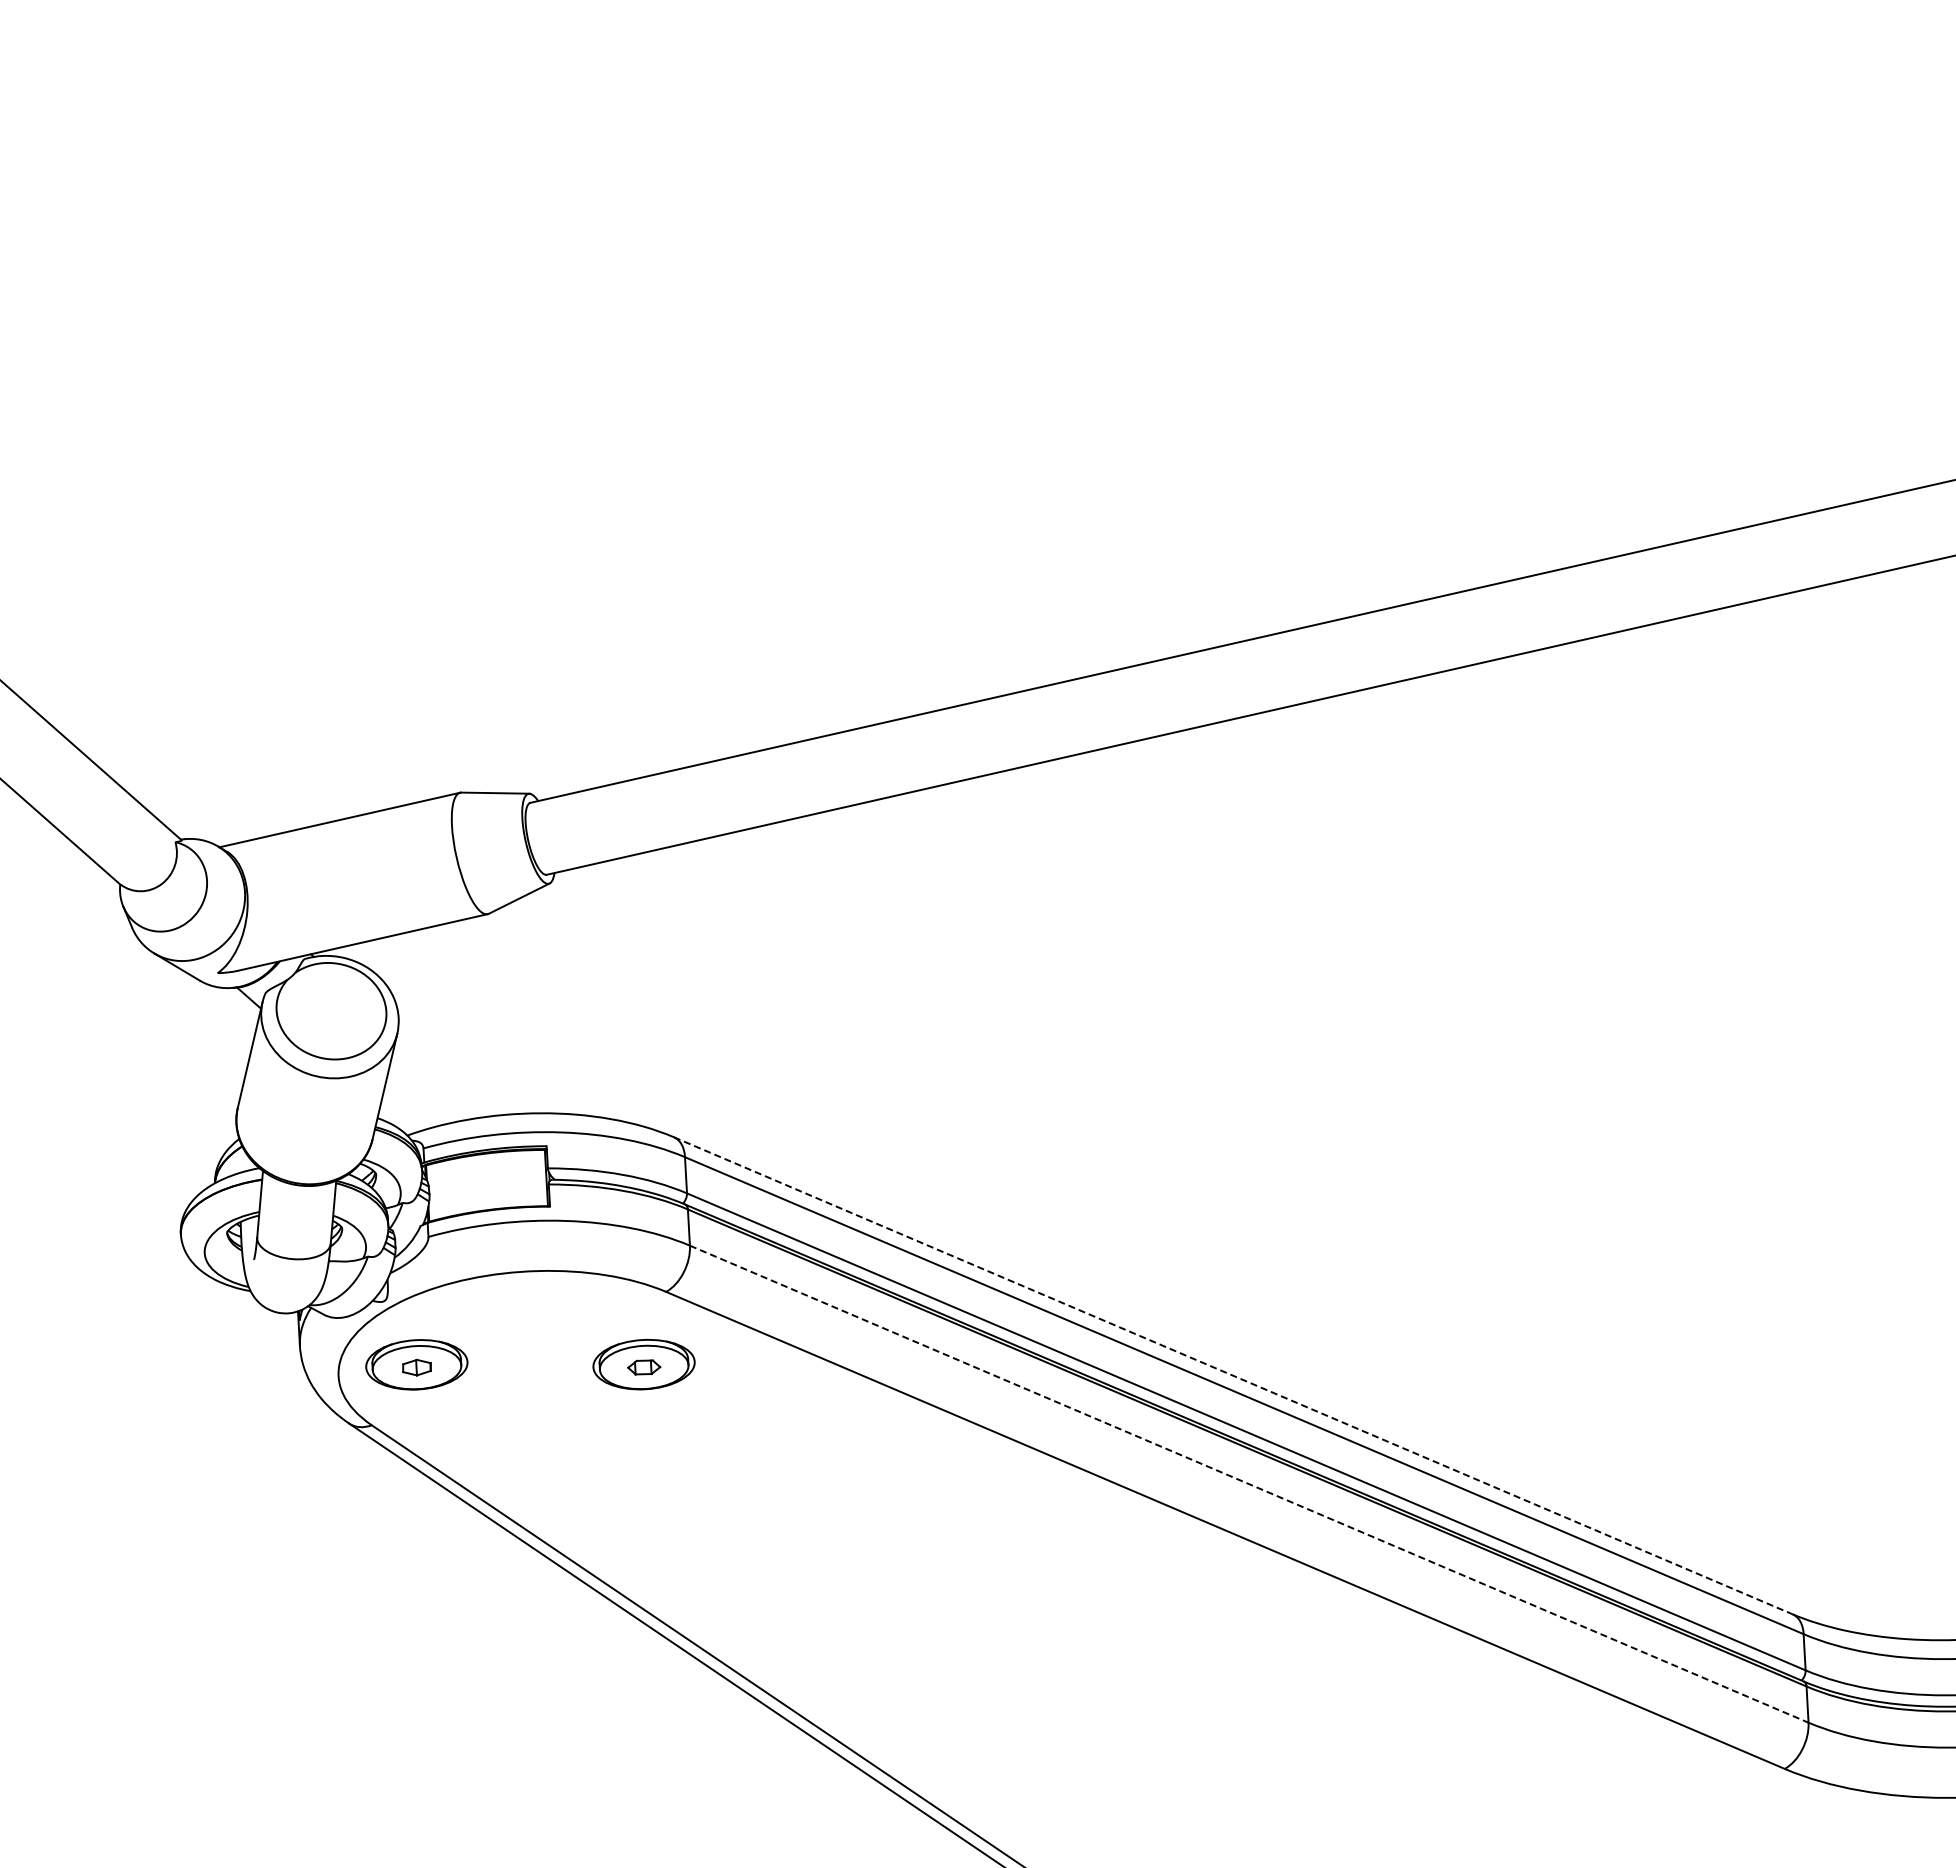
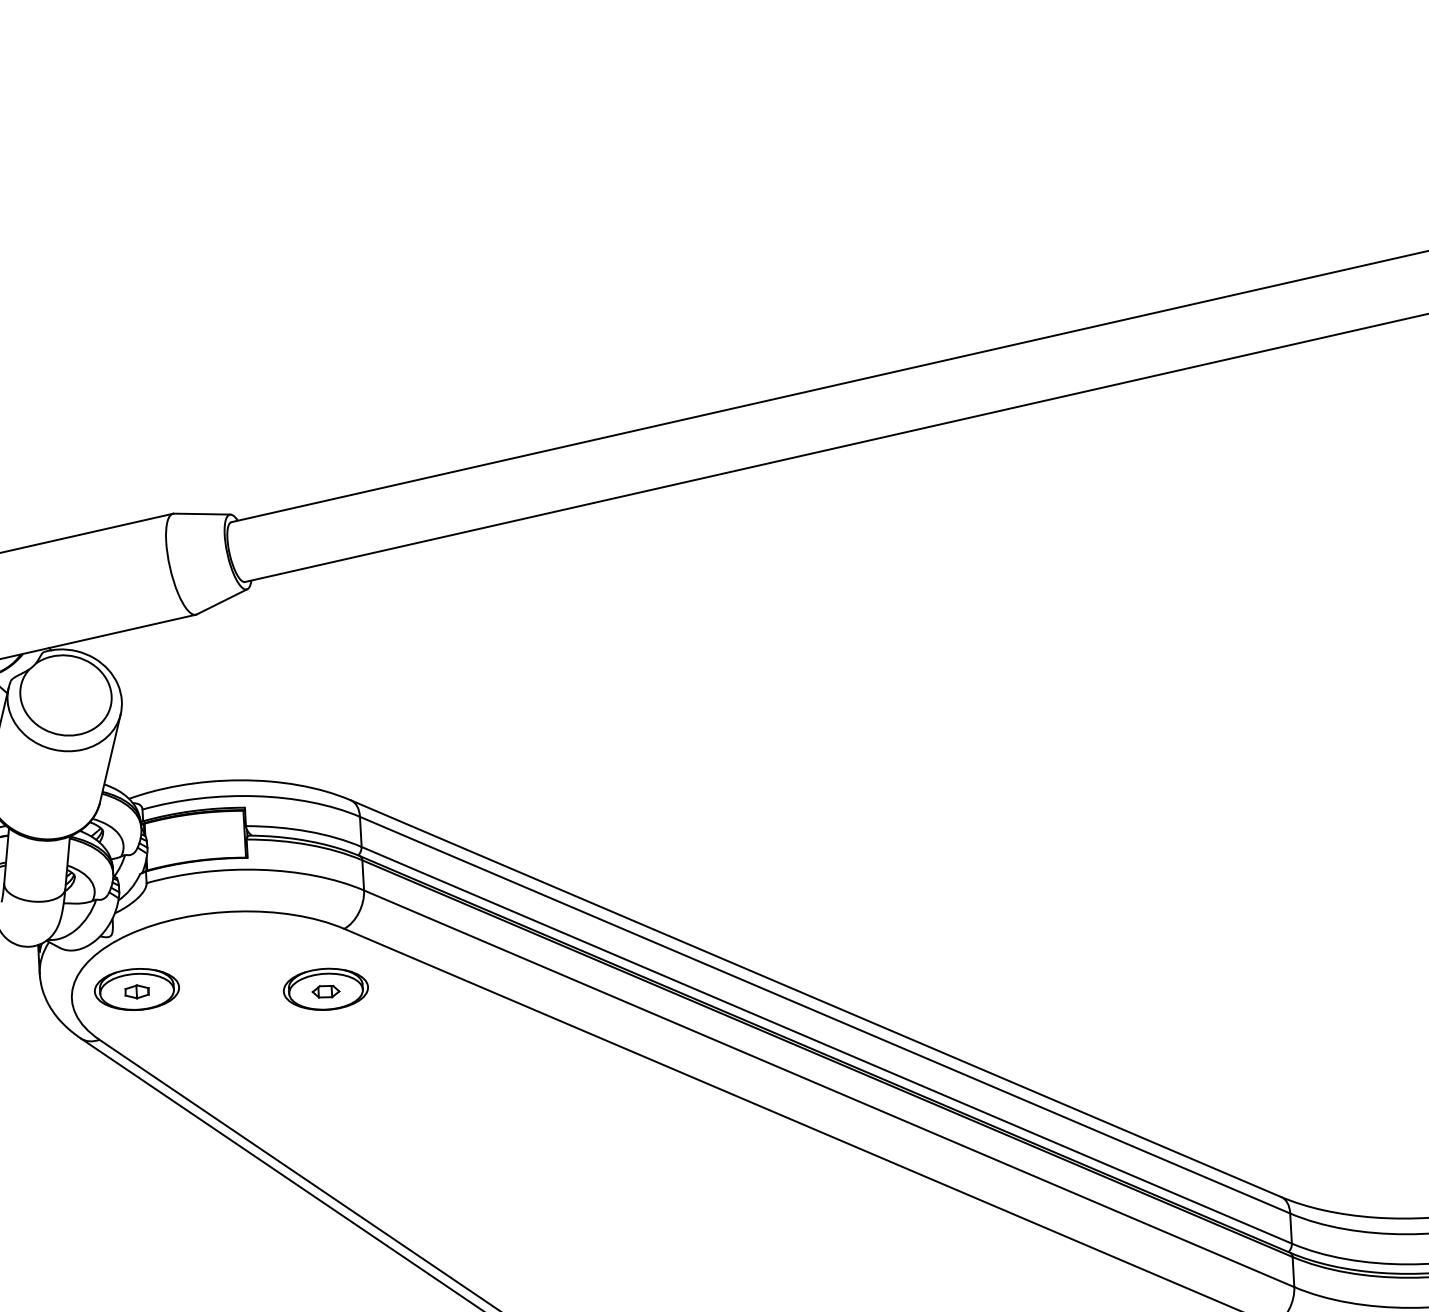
line: (1233, 1375) -> (816, 998), dashed -> solid
line: (1249, 1484) -> (829, 1089), dashed -> solid

